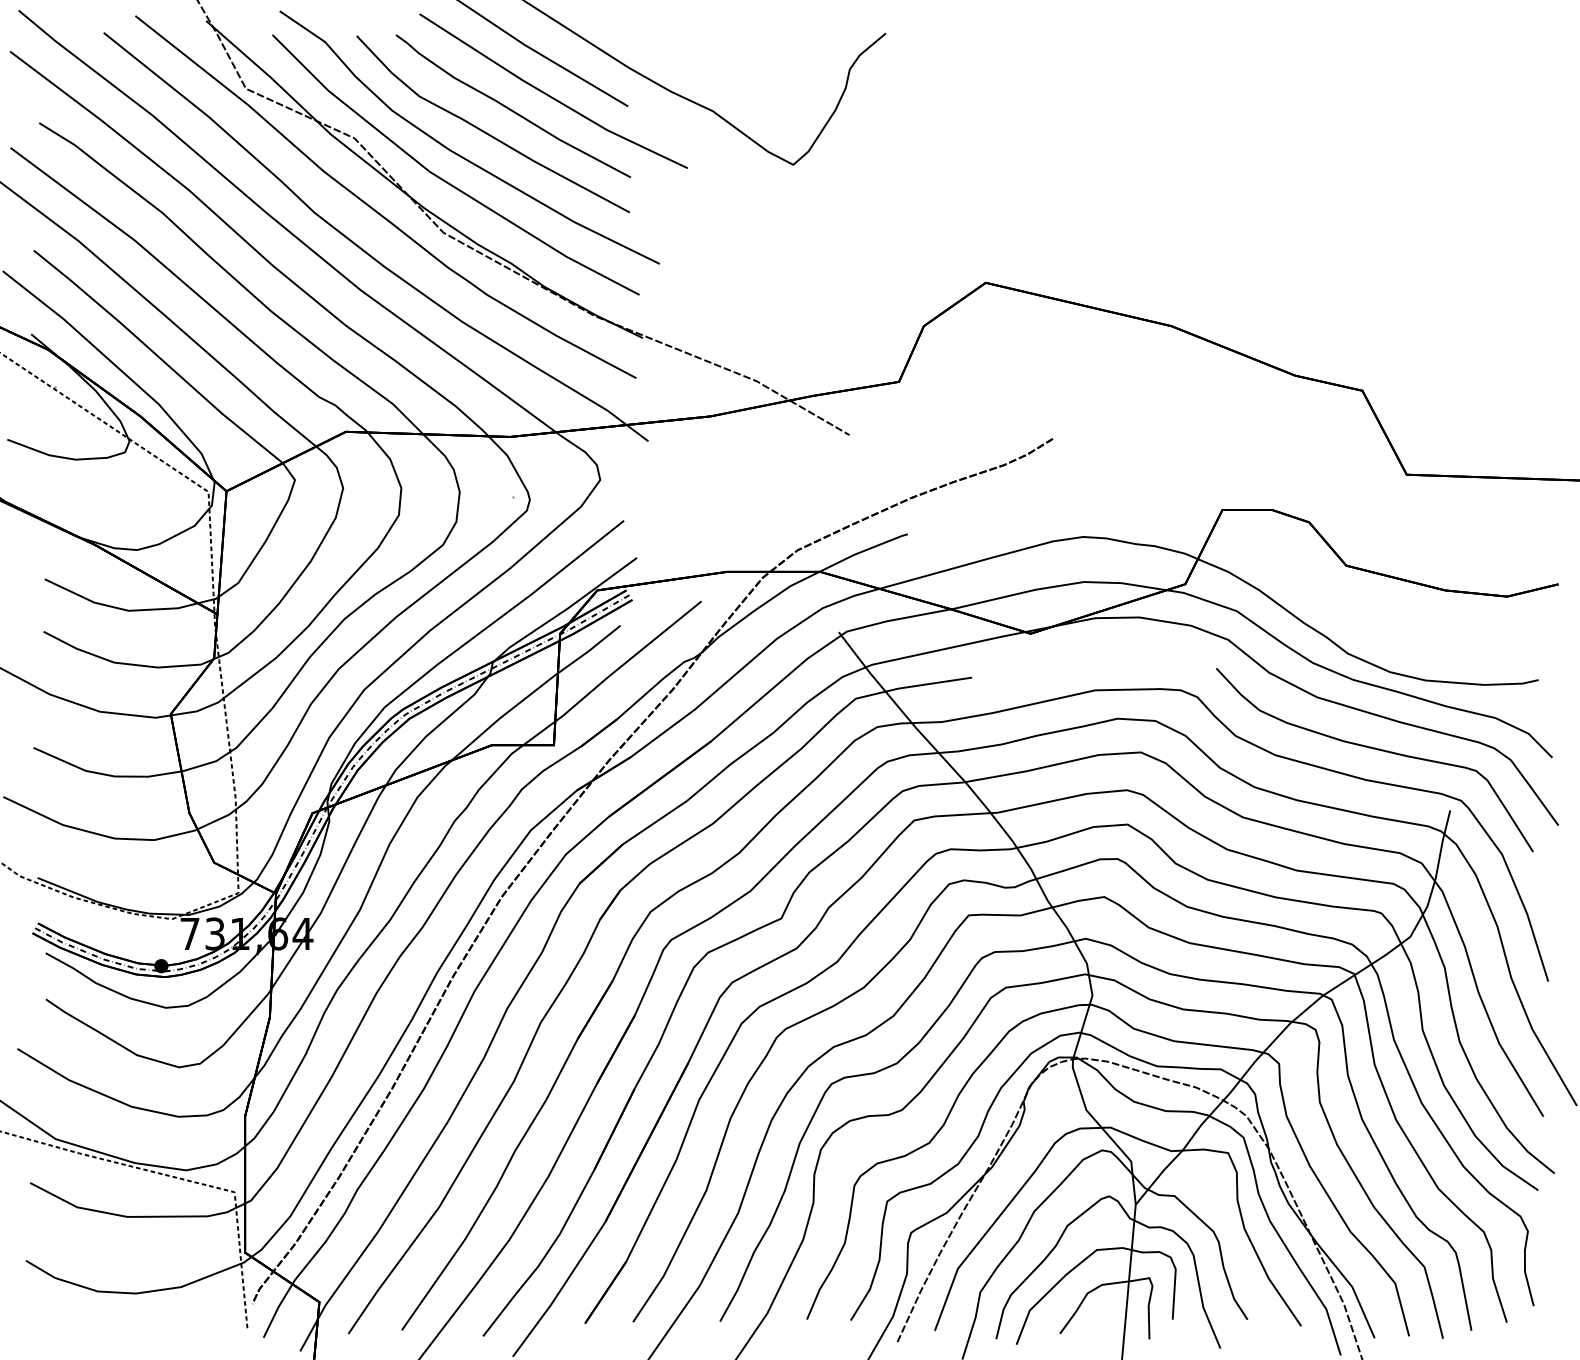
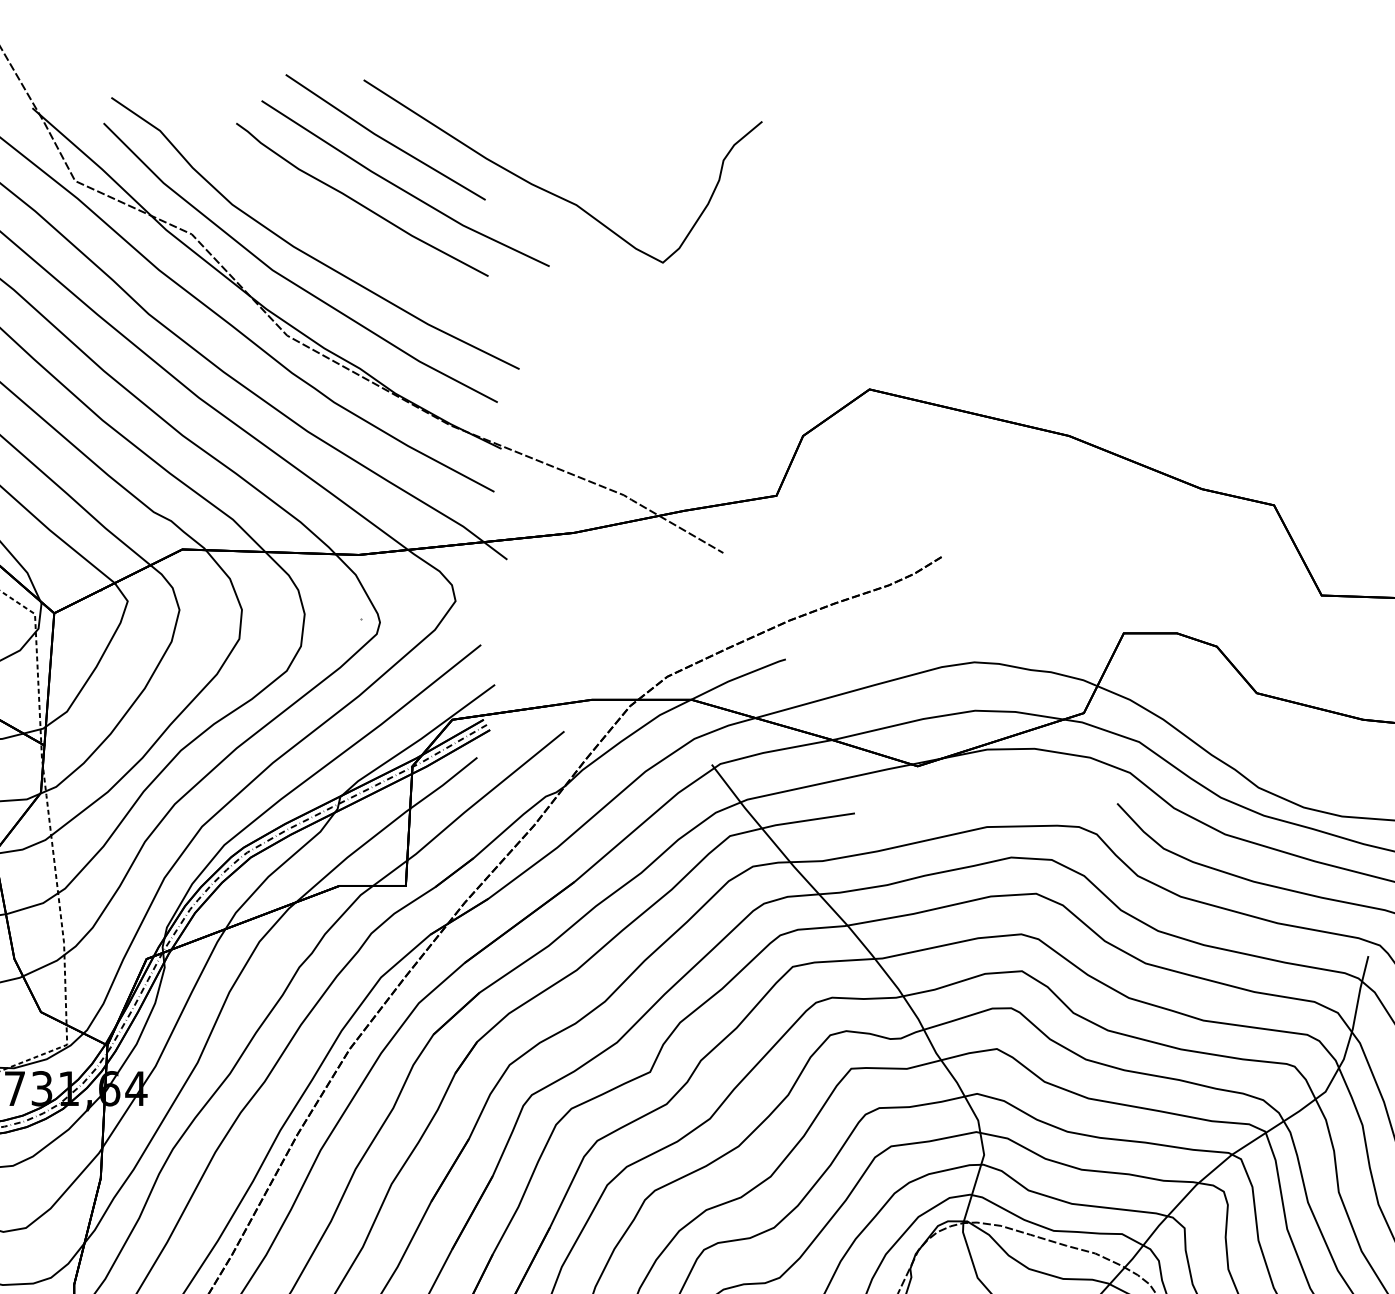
curve: (487, 132) -> (334, 227), removed

